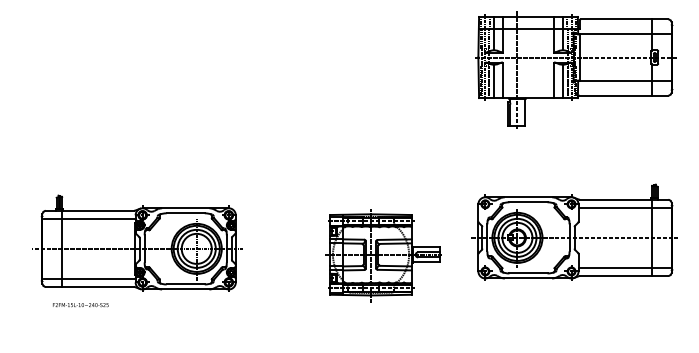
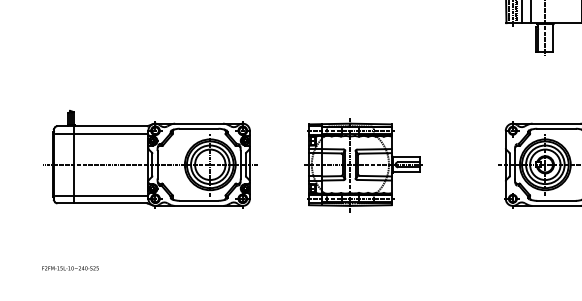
part: (137, 242) -> (150, 158), moved
part: (383, 255) -> (363, 165), moved
text: (80, 305) -> (70, 268), moved

